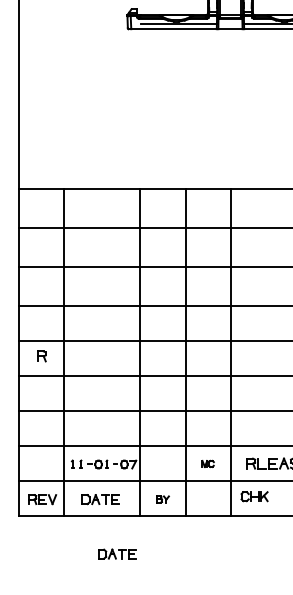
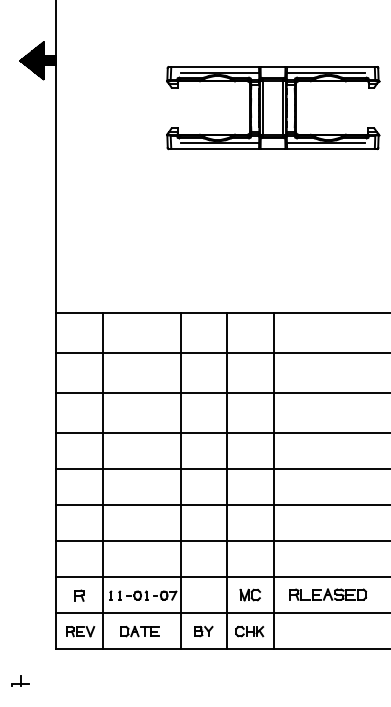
part: (41, 356) -> (79, 595), moved
part: (207, 463) -> (249, 594), size x1.67
part: (254, 496) -> (249, 631), moved
part: (162, 499) -> (203, 631), size x1.43
part: (116, 554) -> (156, 687), removed

